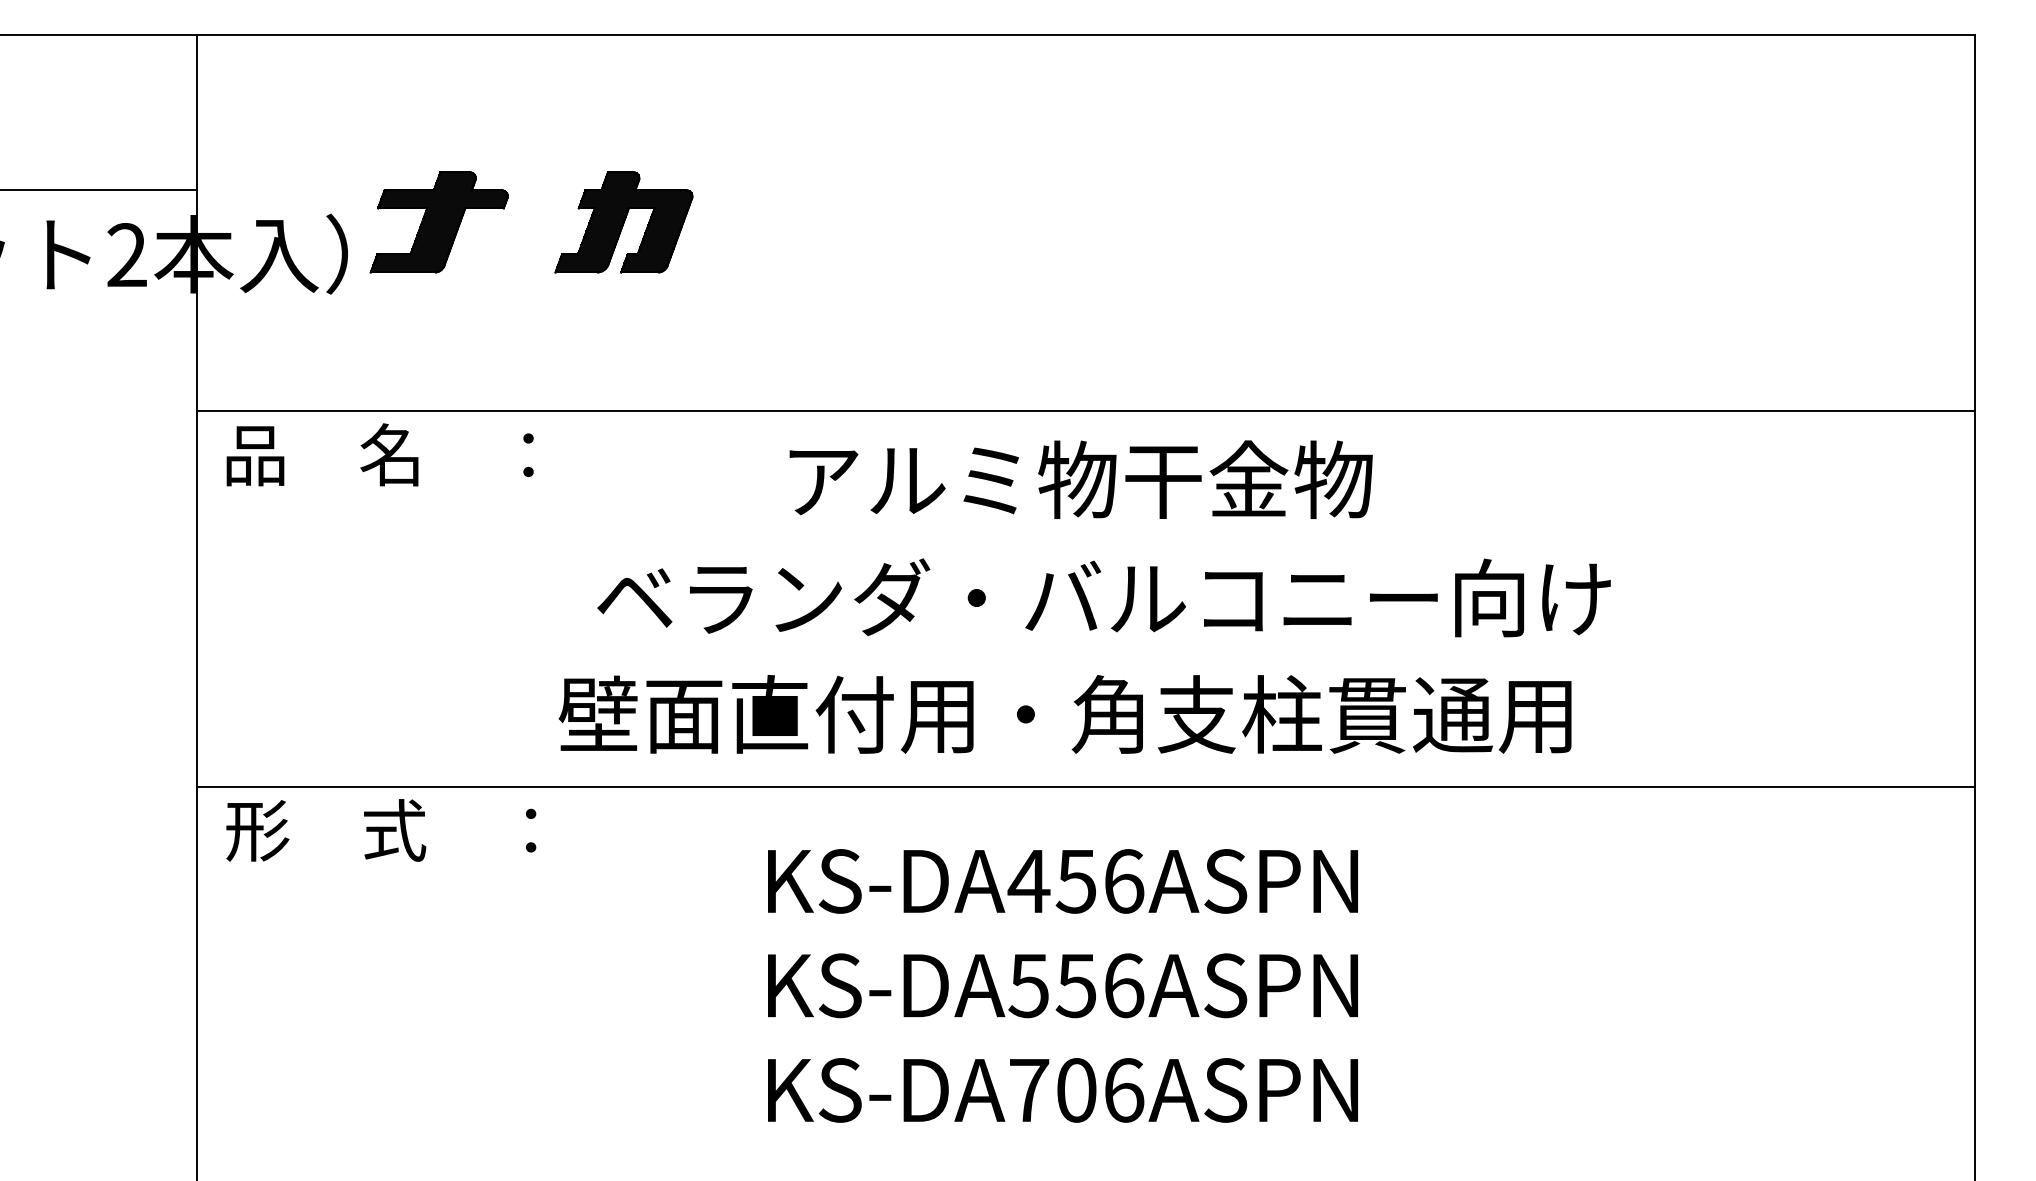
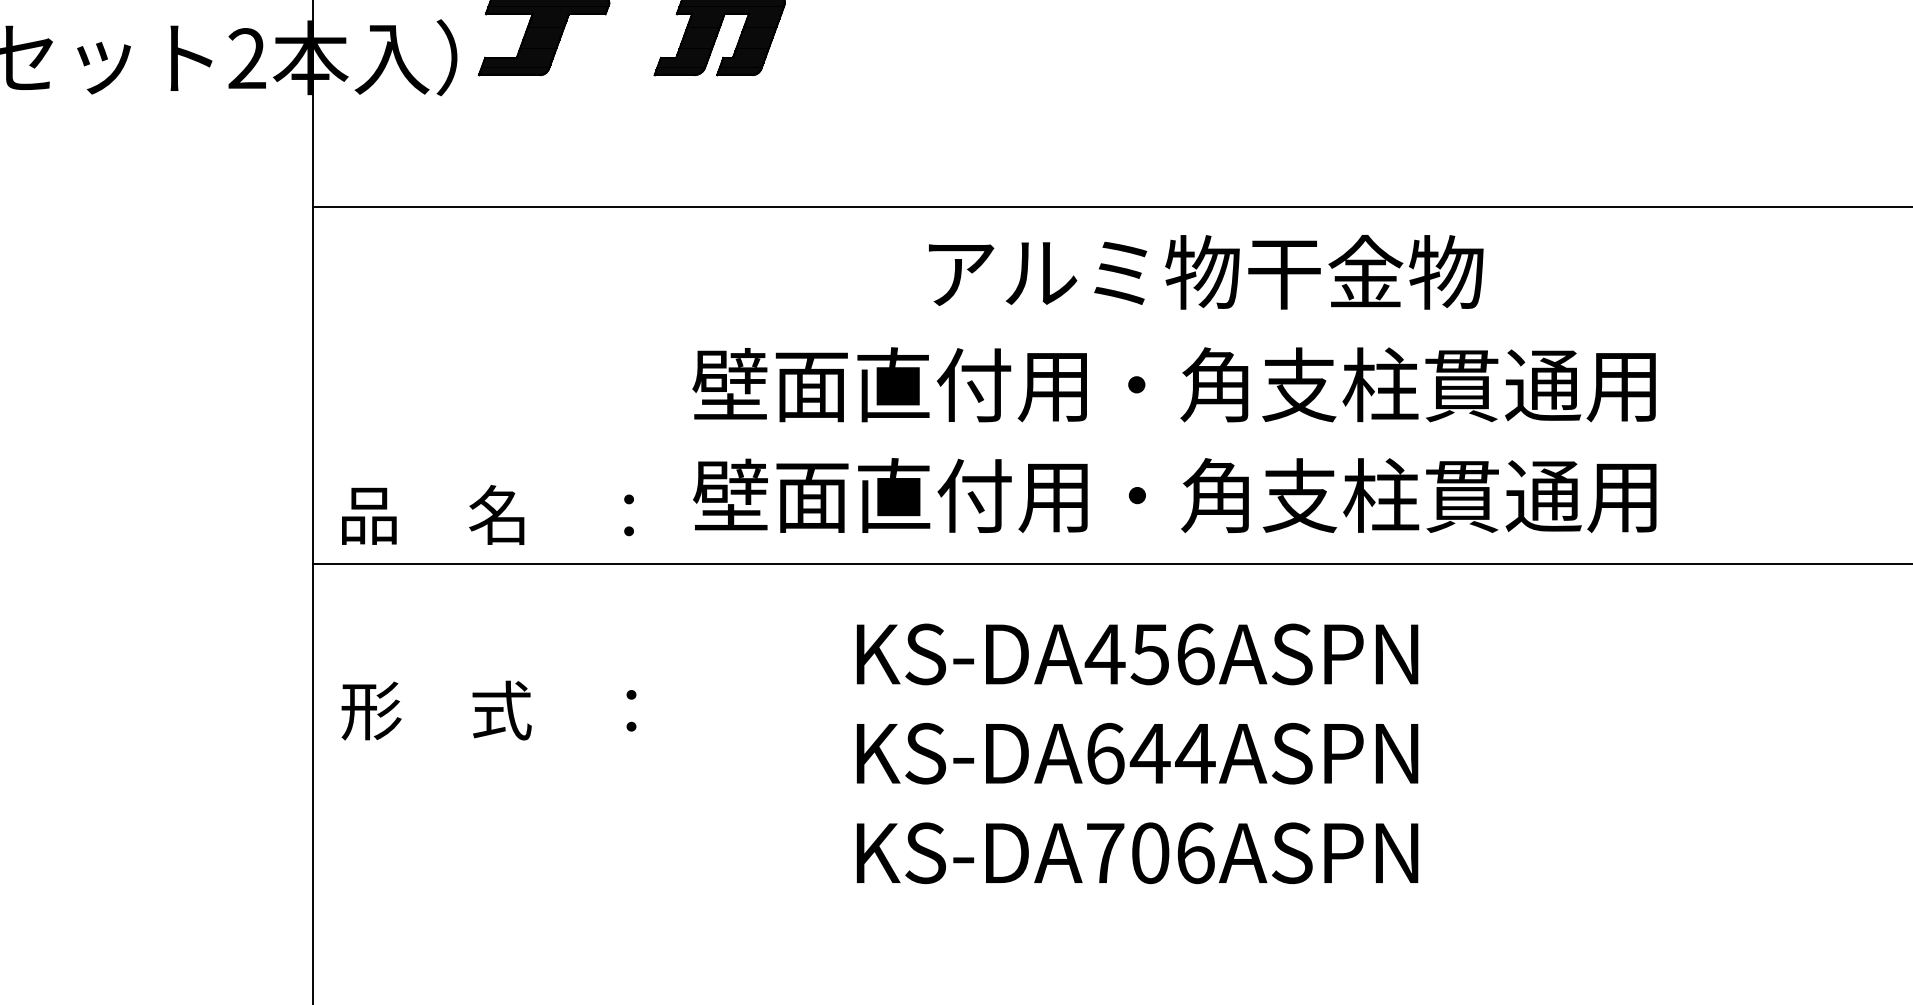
text: (379, 454) -> (487, 514), moved
text: (1080, 479) -> (1205, 272), moved
text: (1102, 597) -> (1175, 384), ベランダ・バルコニー向け -> 壁面直付用・角支柱貫通用
text: (1064, 714) -> (1174, 495), moved
text: (381, 830) -> (489, 710), moved
text: (1076, 985) -> (1150, 753), KS-DA556ASPN -> KS-DA644ASPN

